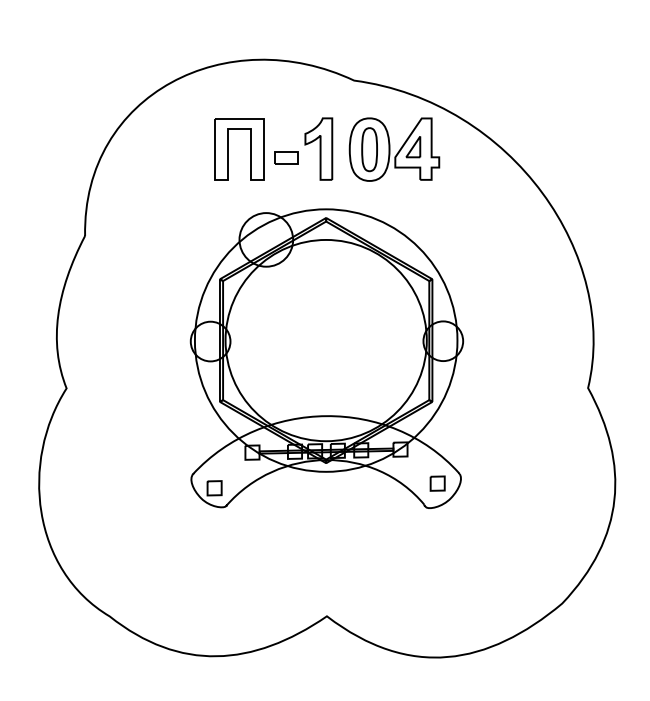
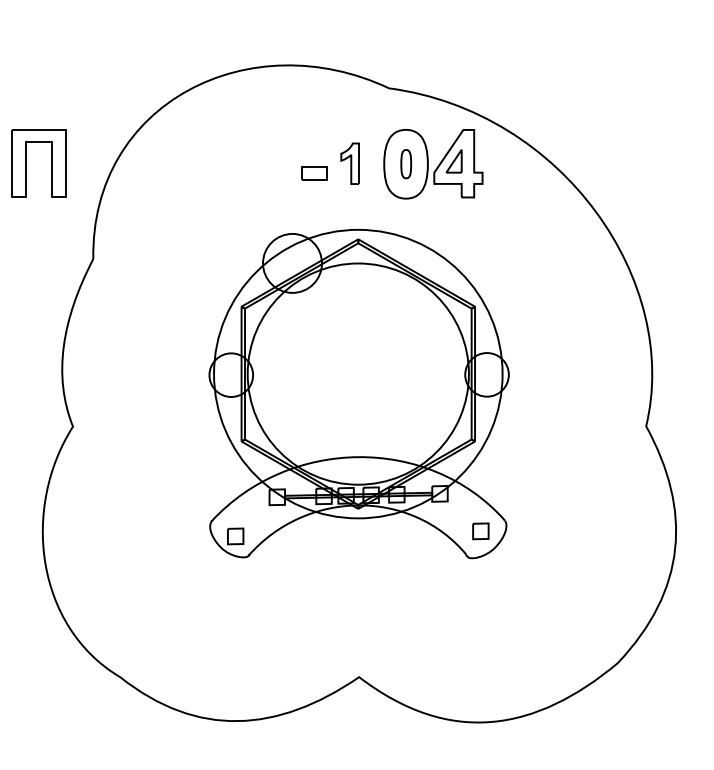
part: (228, 148) -> (26, 163), moved
part: (318, 148) -> (349, 163), size x0.6
part: (370, 148) -> (406, 163), size x0.6

